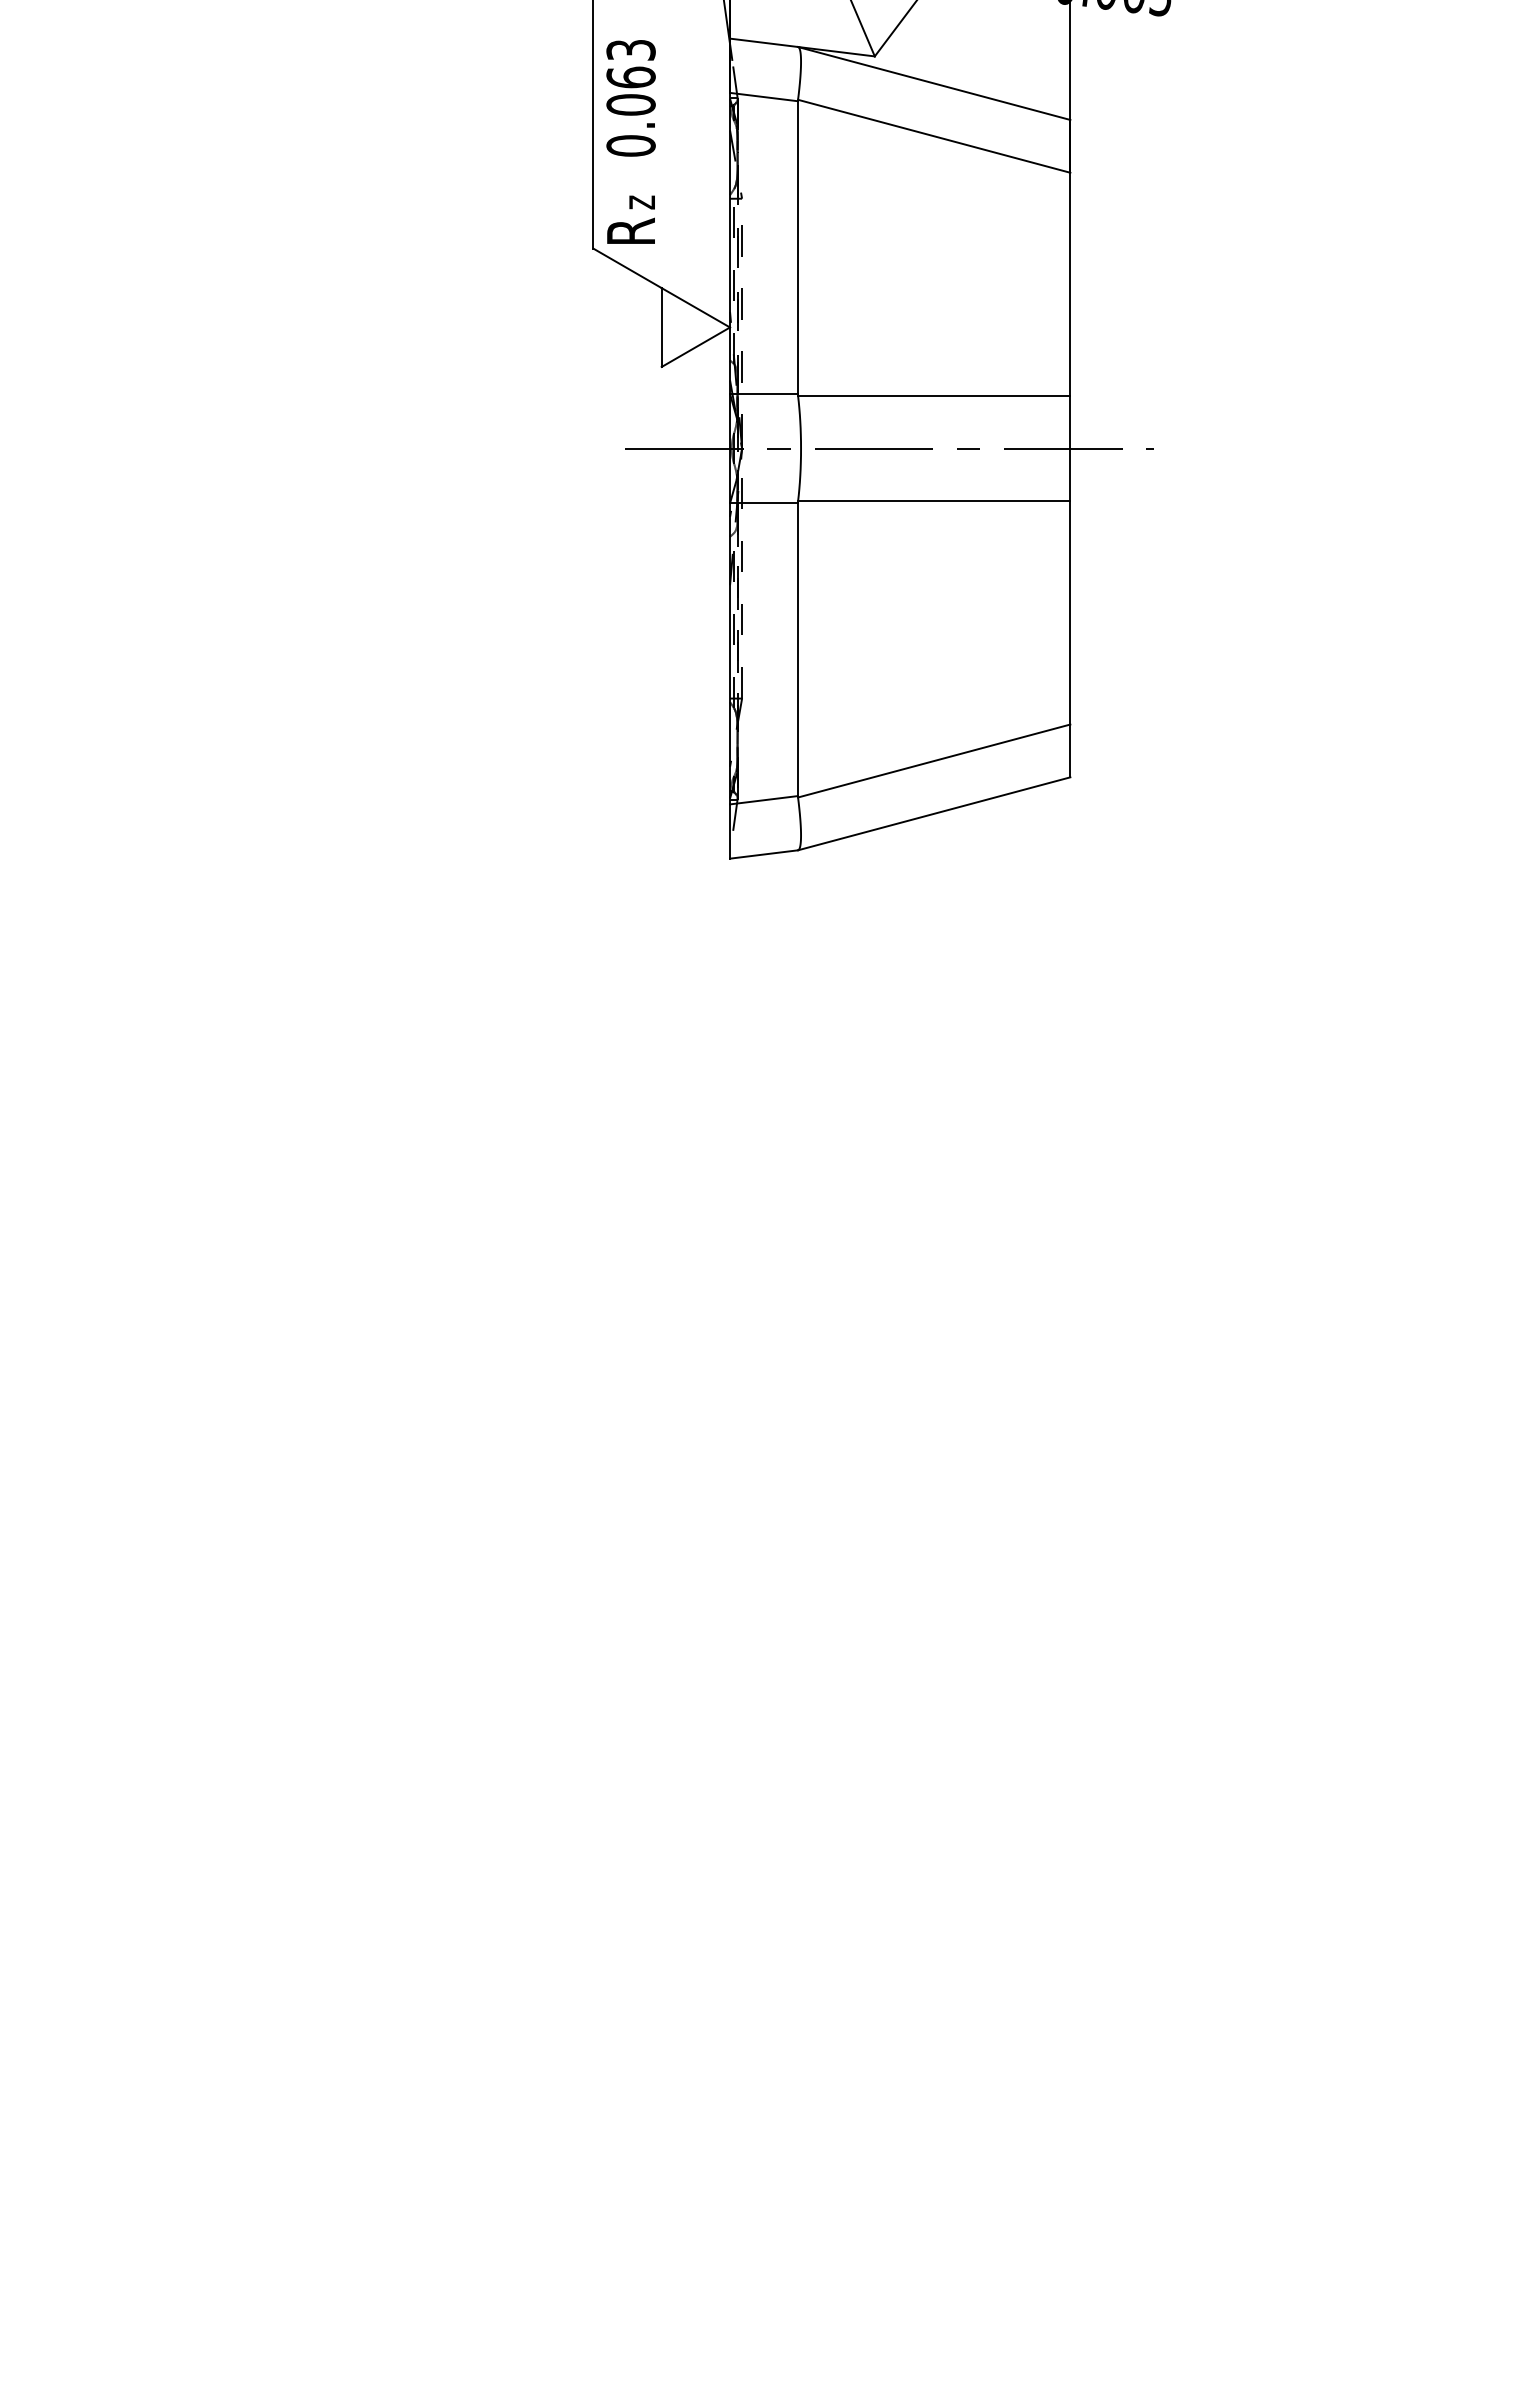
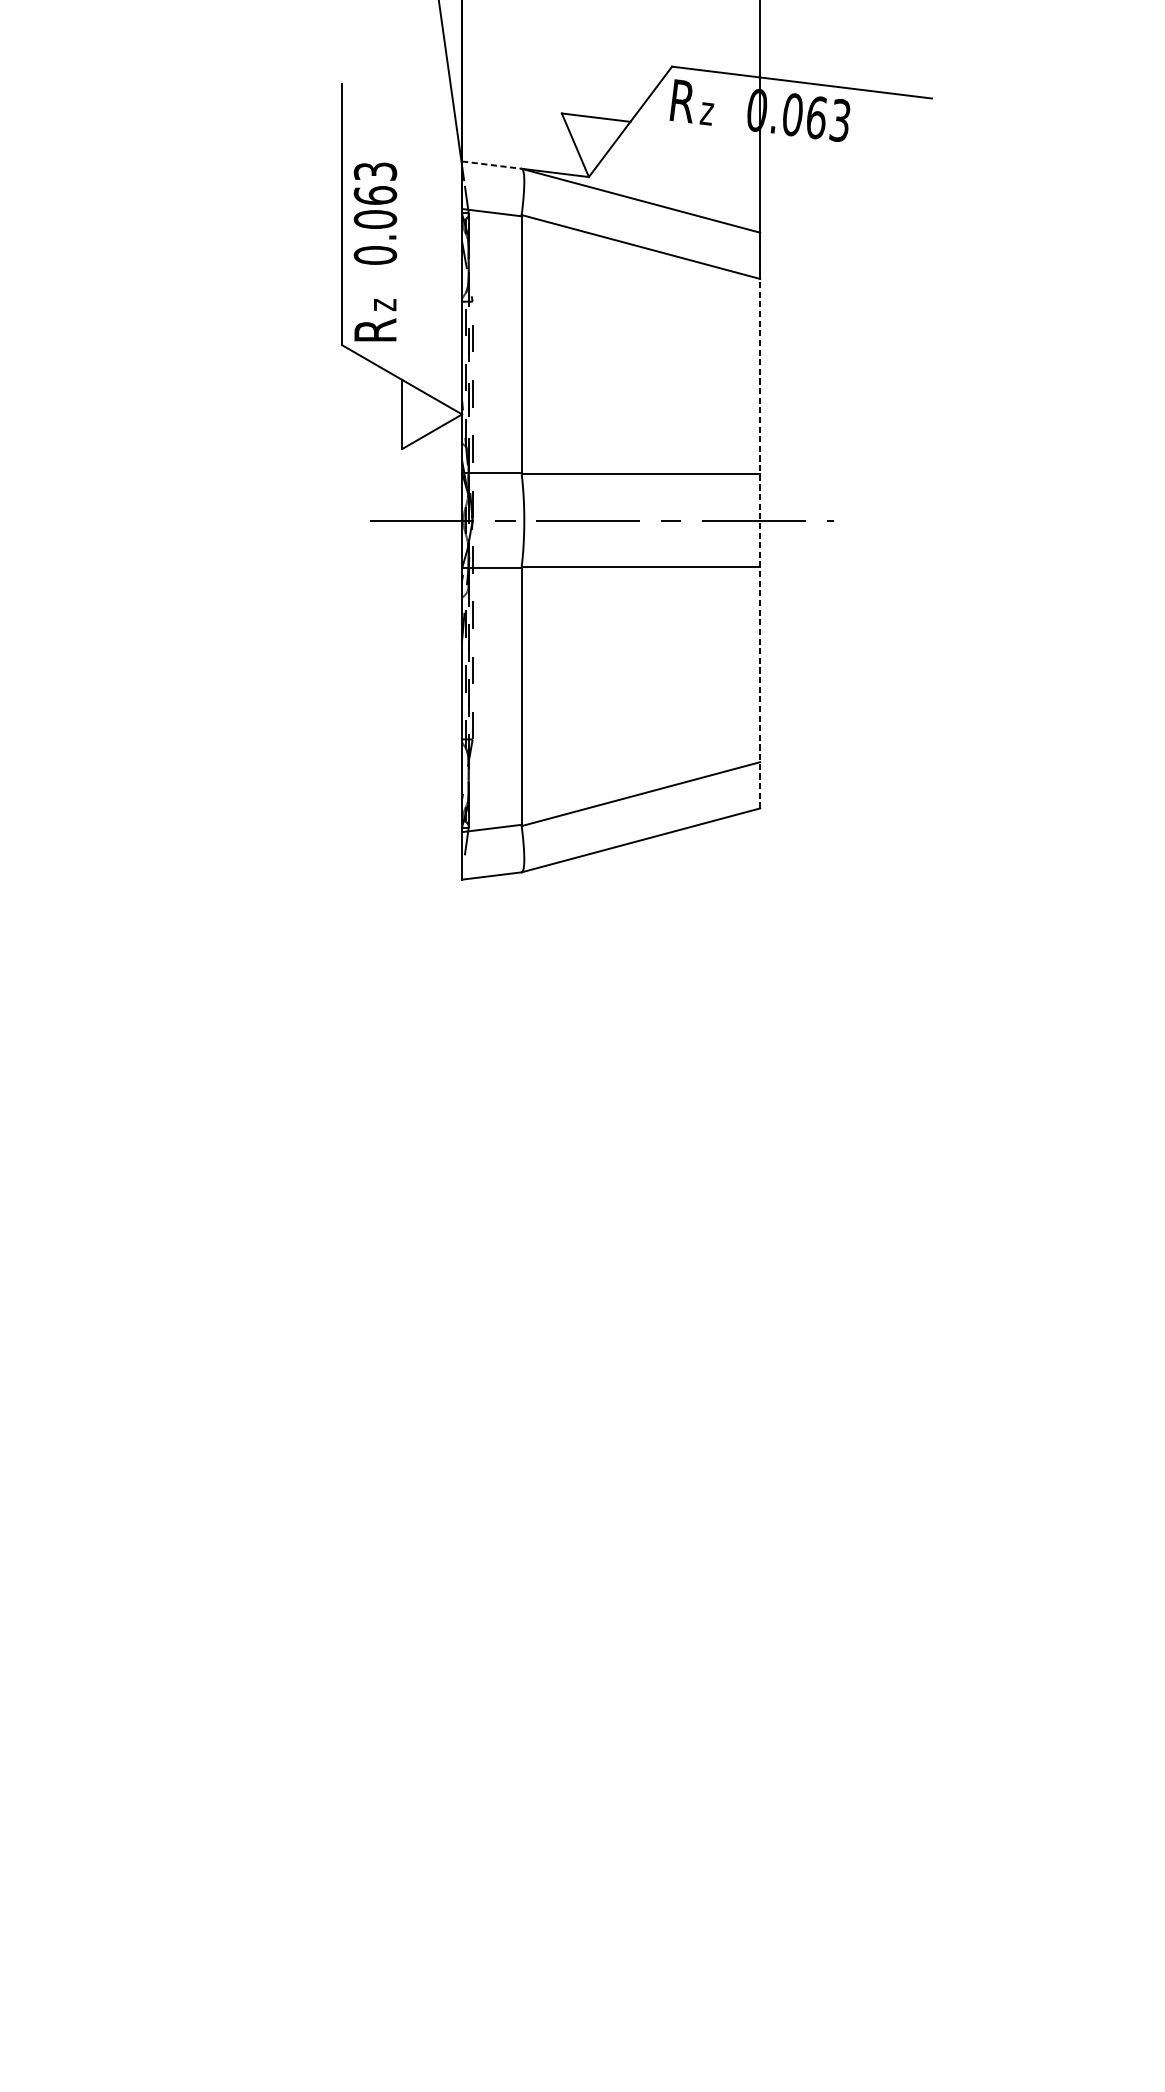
line: (764, 42) -> (492, 164), solid -> dashed
line: (1070, 448) -> (760, 520), solid -> dashed

